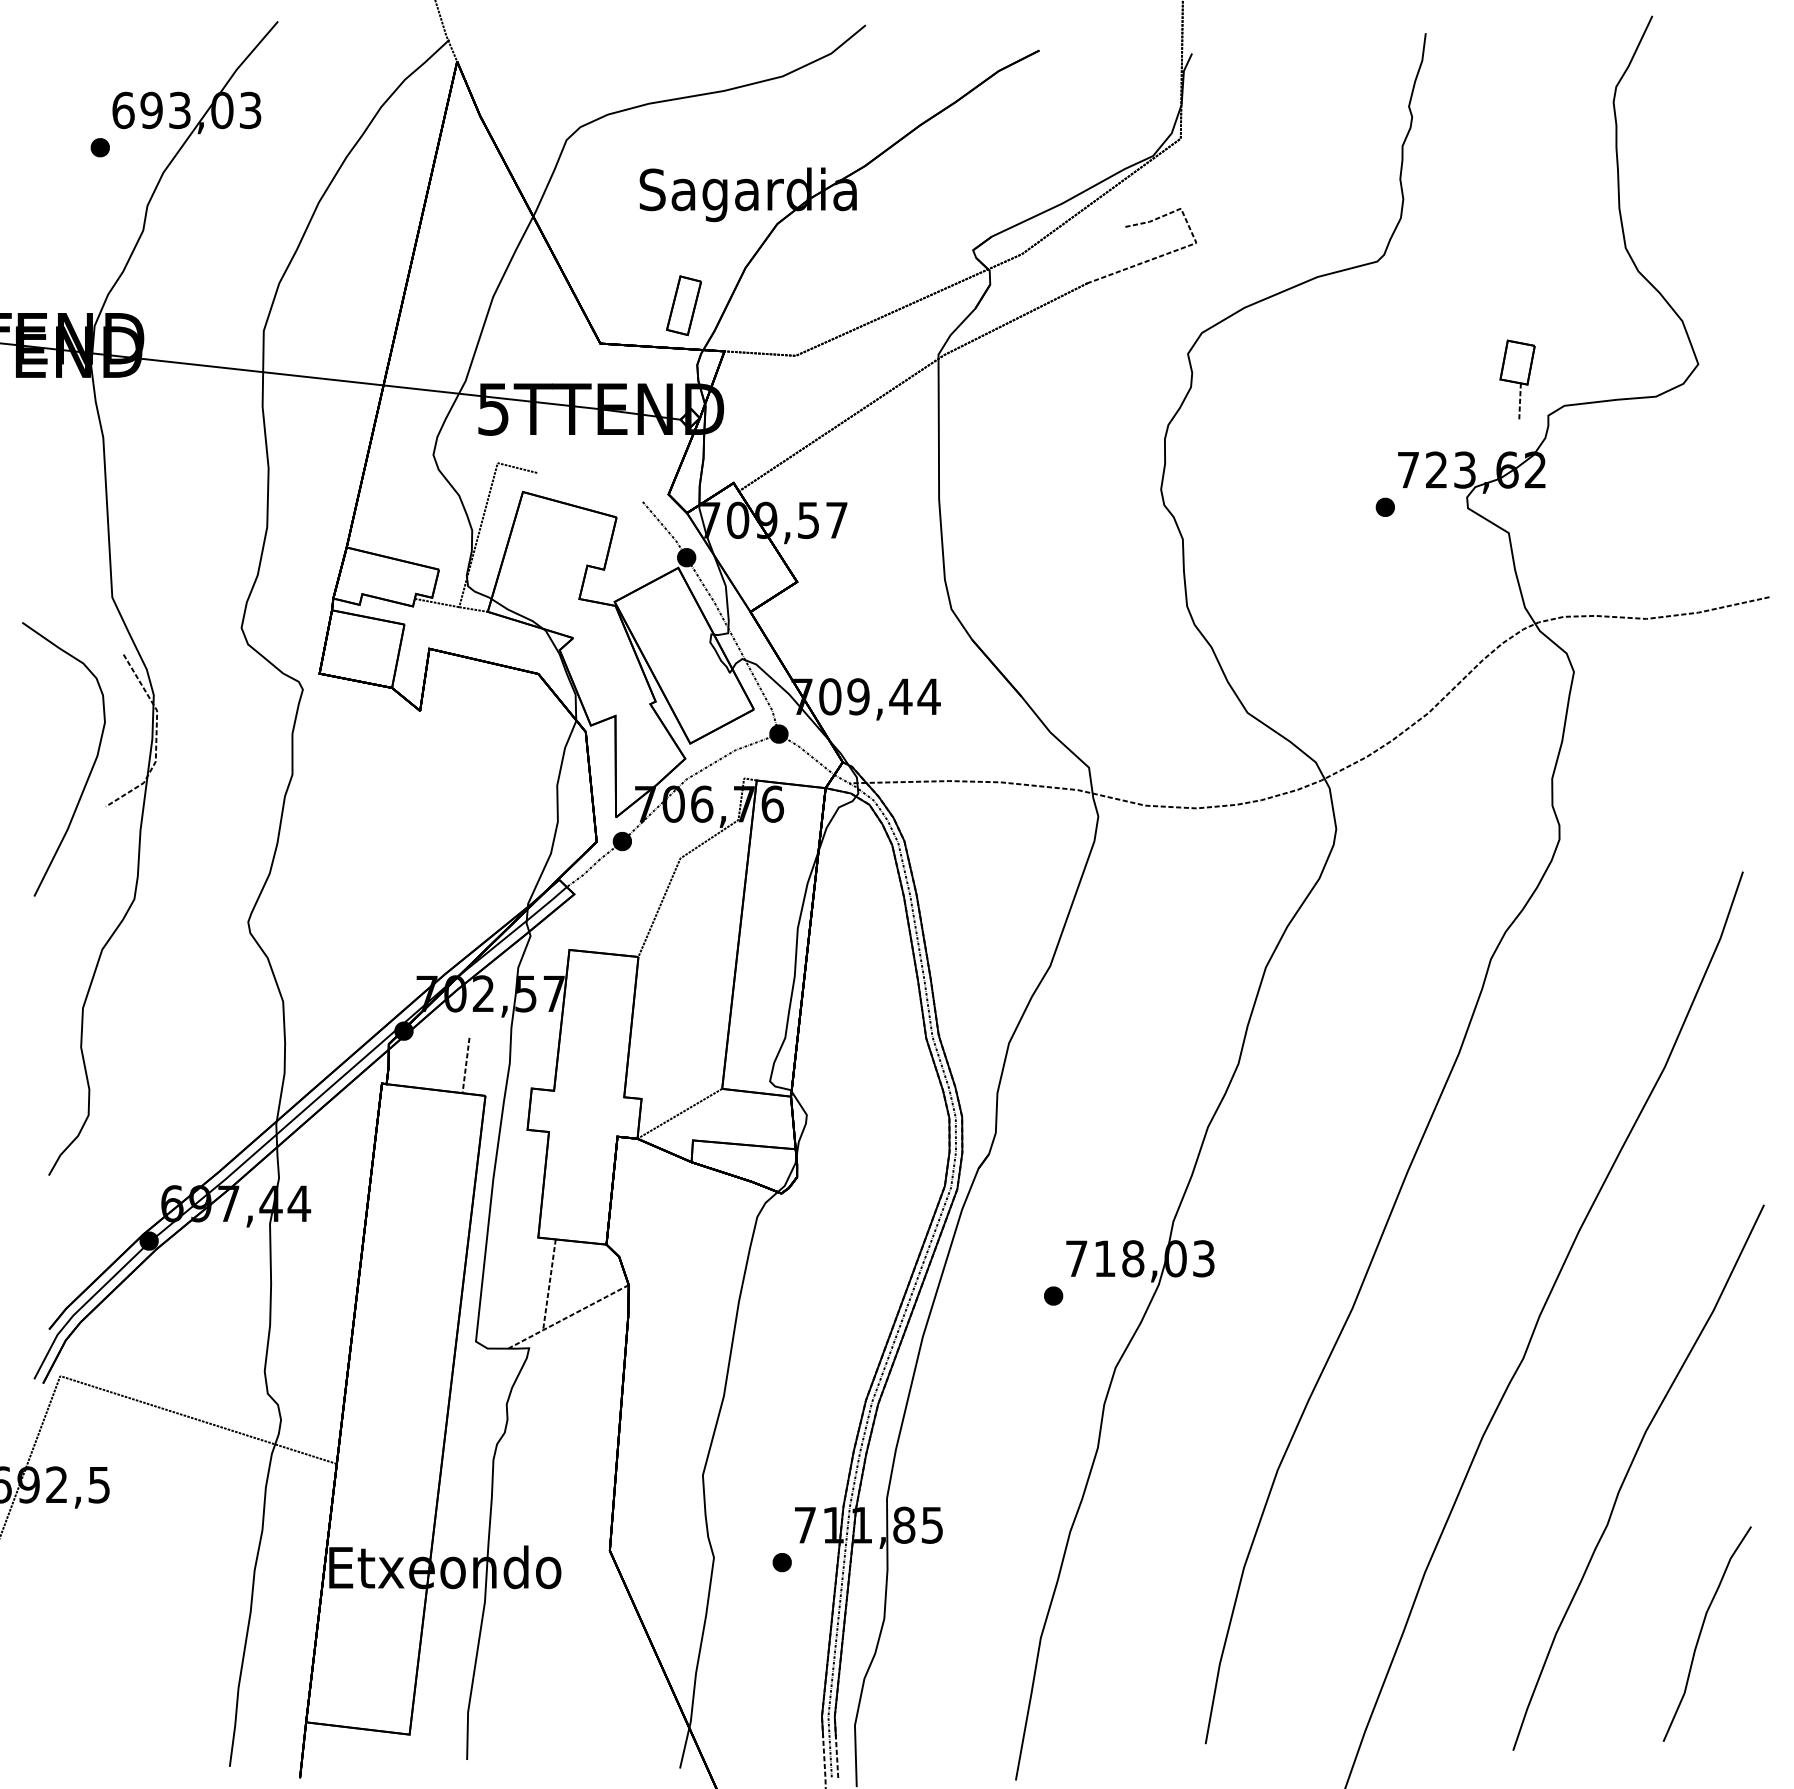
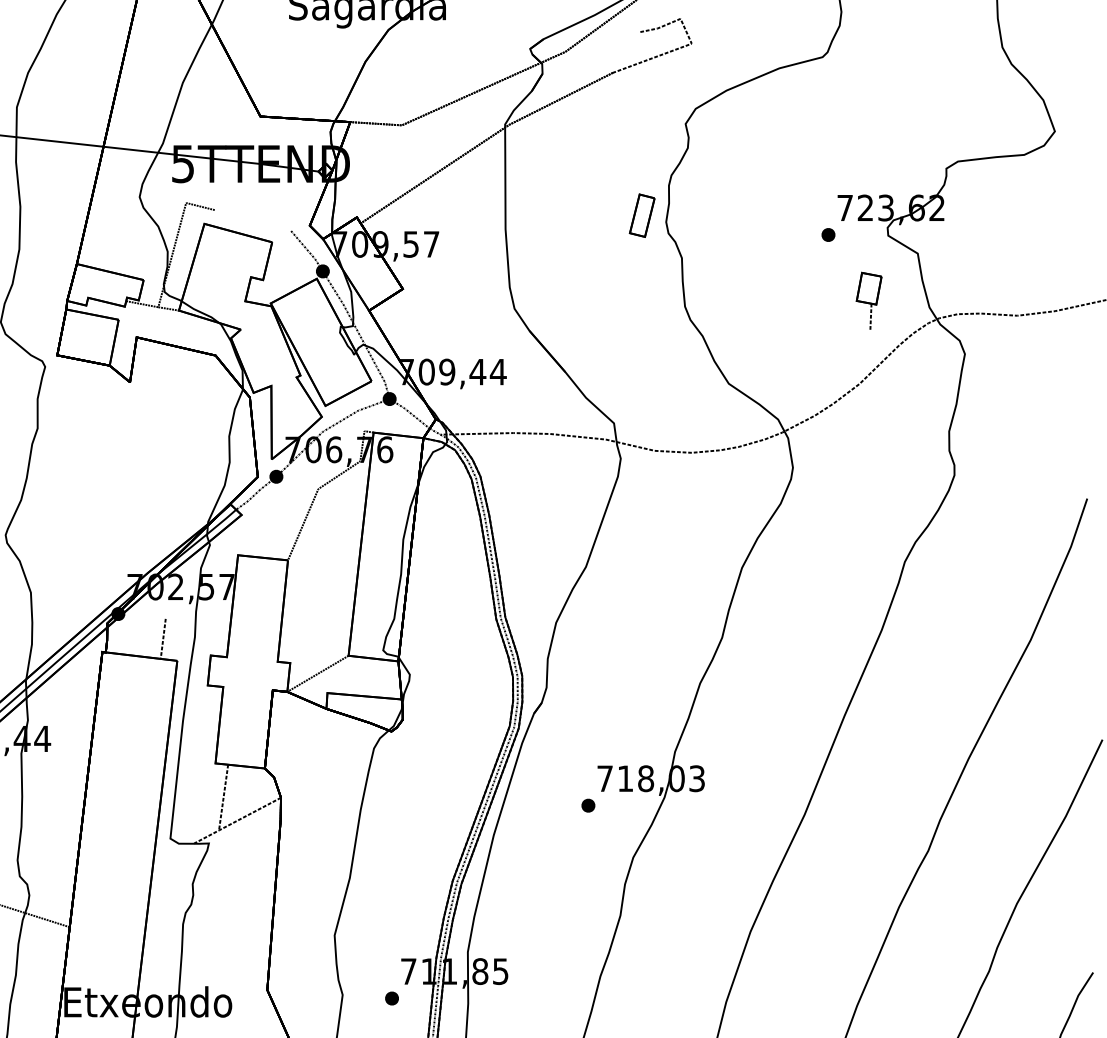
part: (683, 305) -> (641, 215), moved
part: (1517, 379) -> (869, 300), moved

